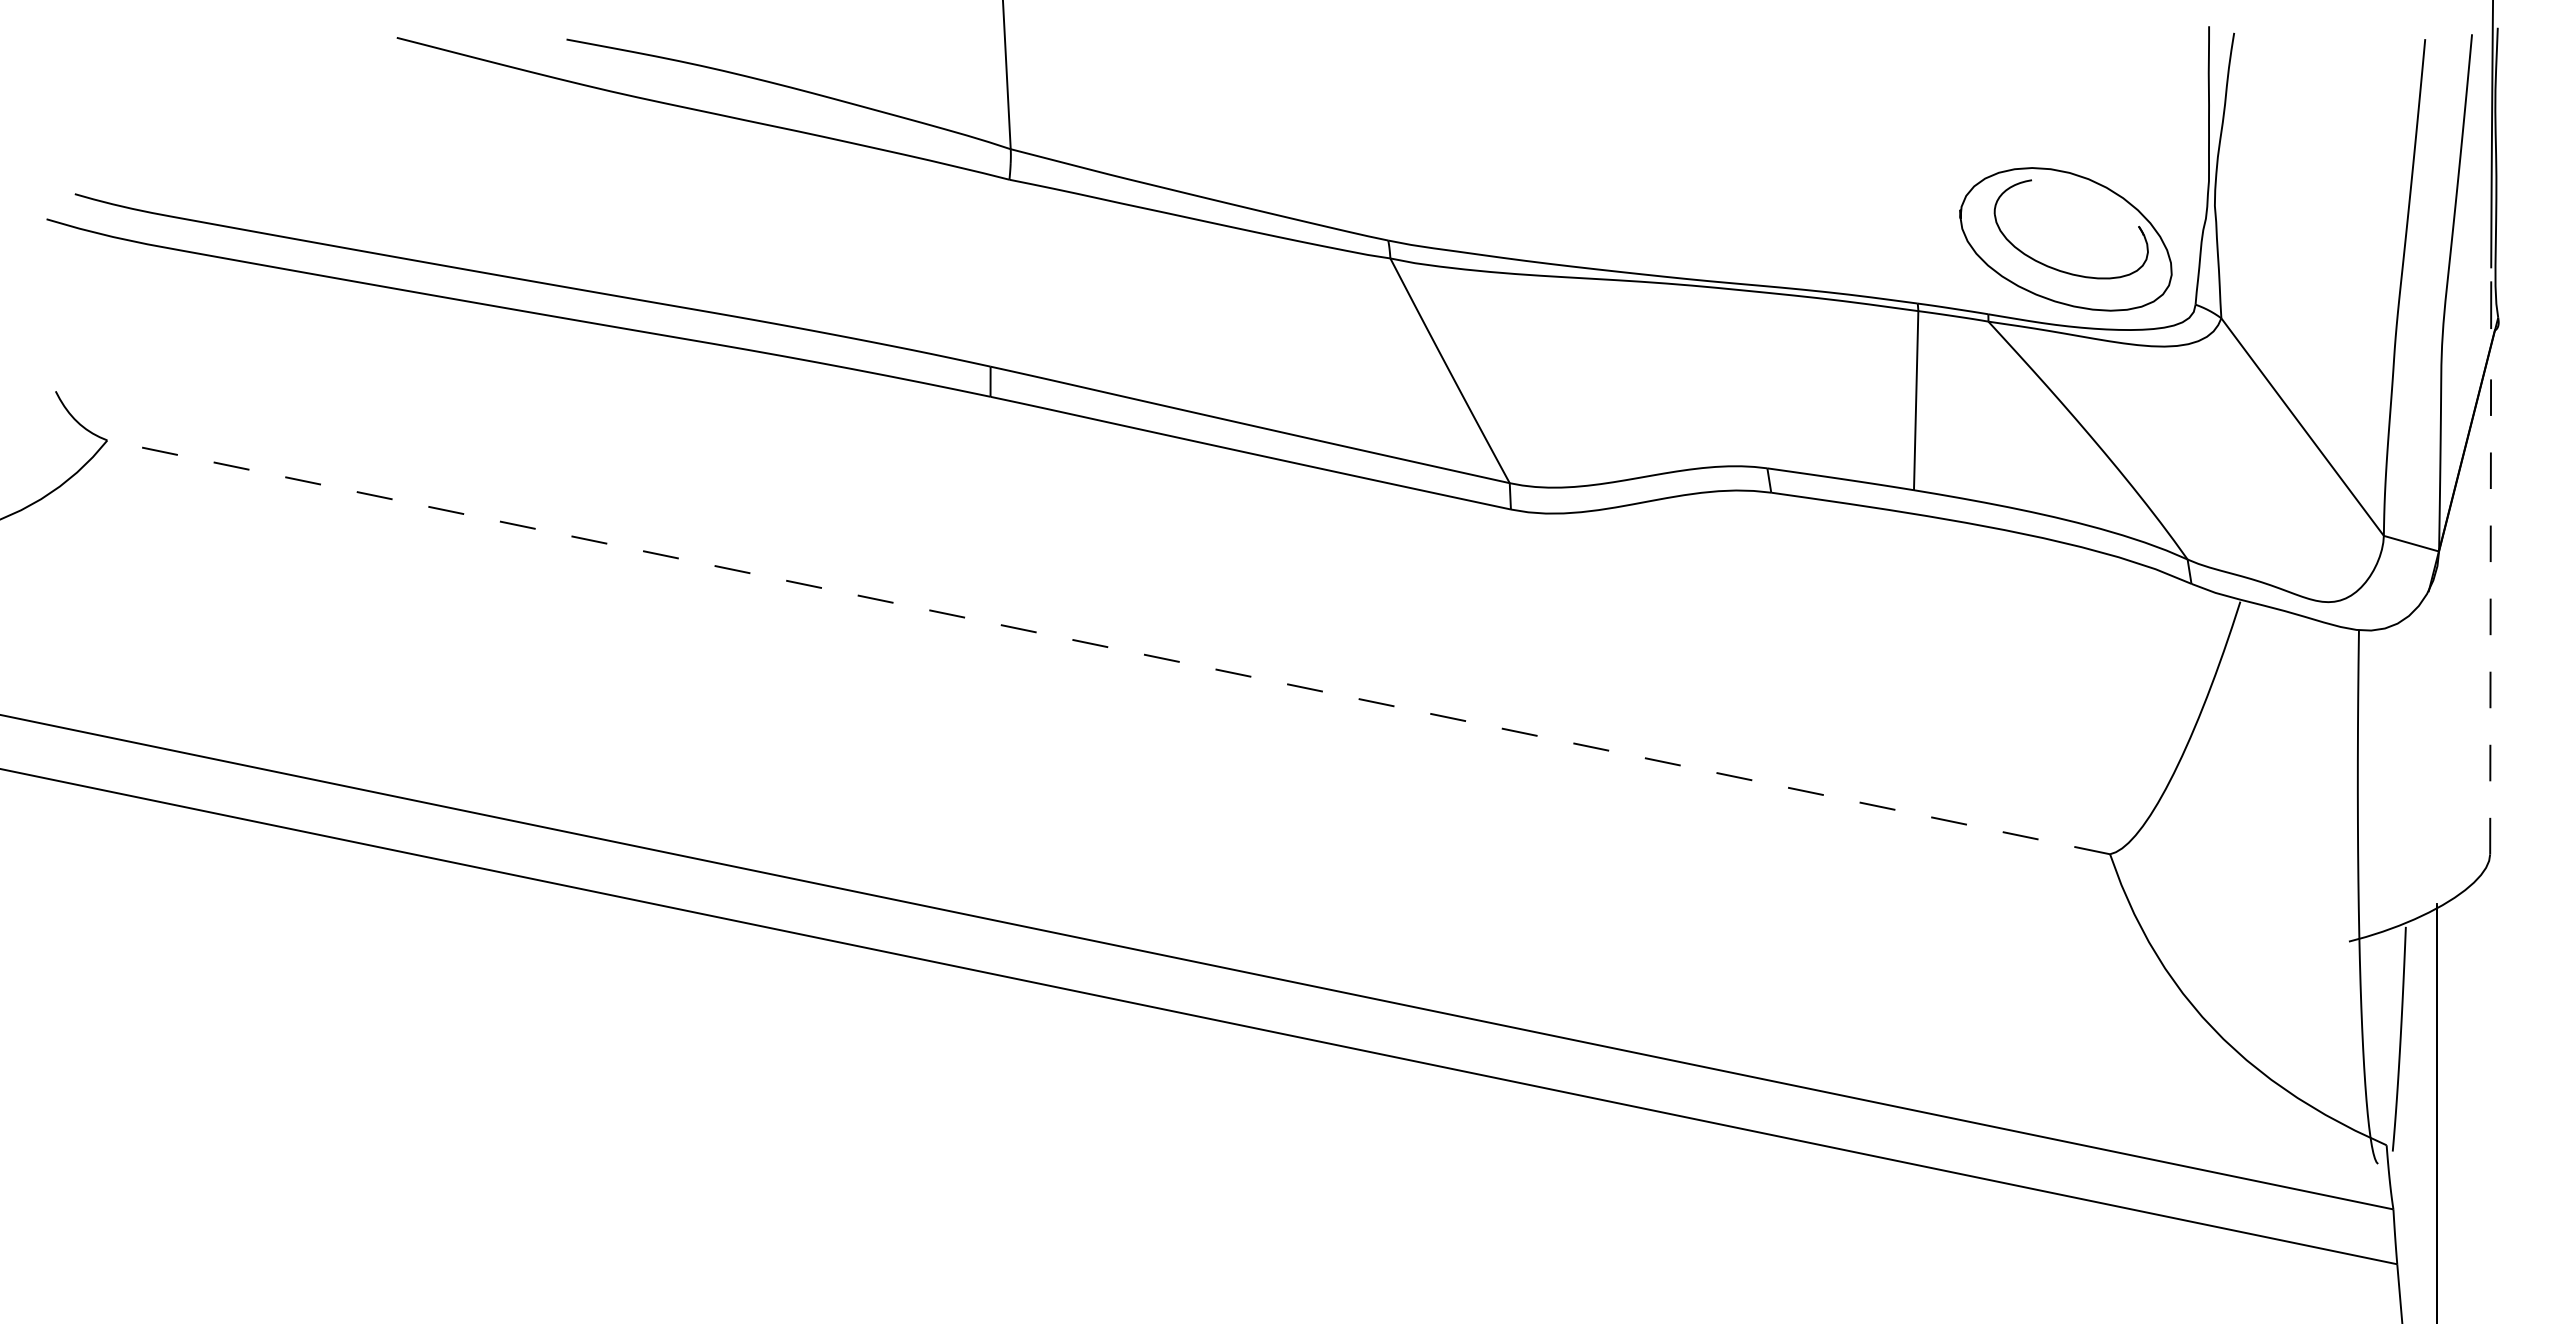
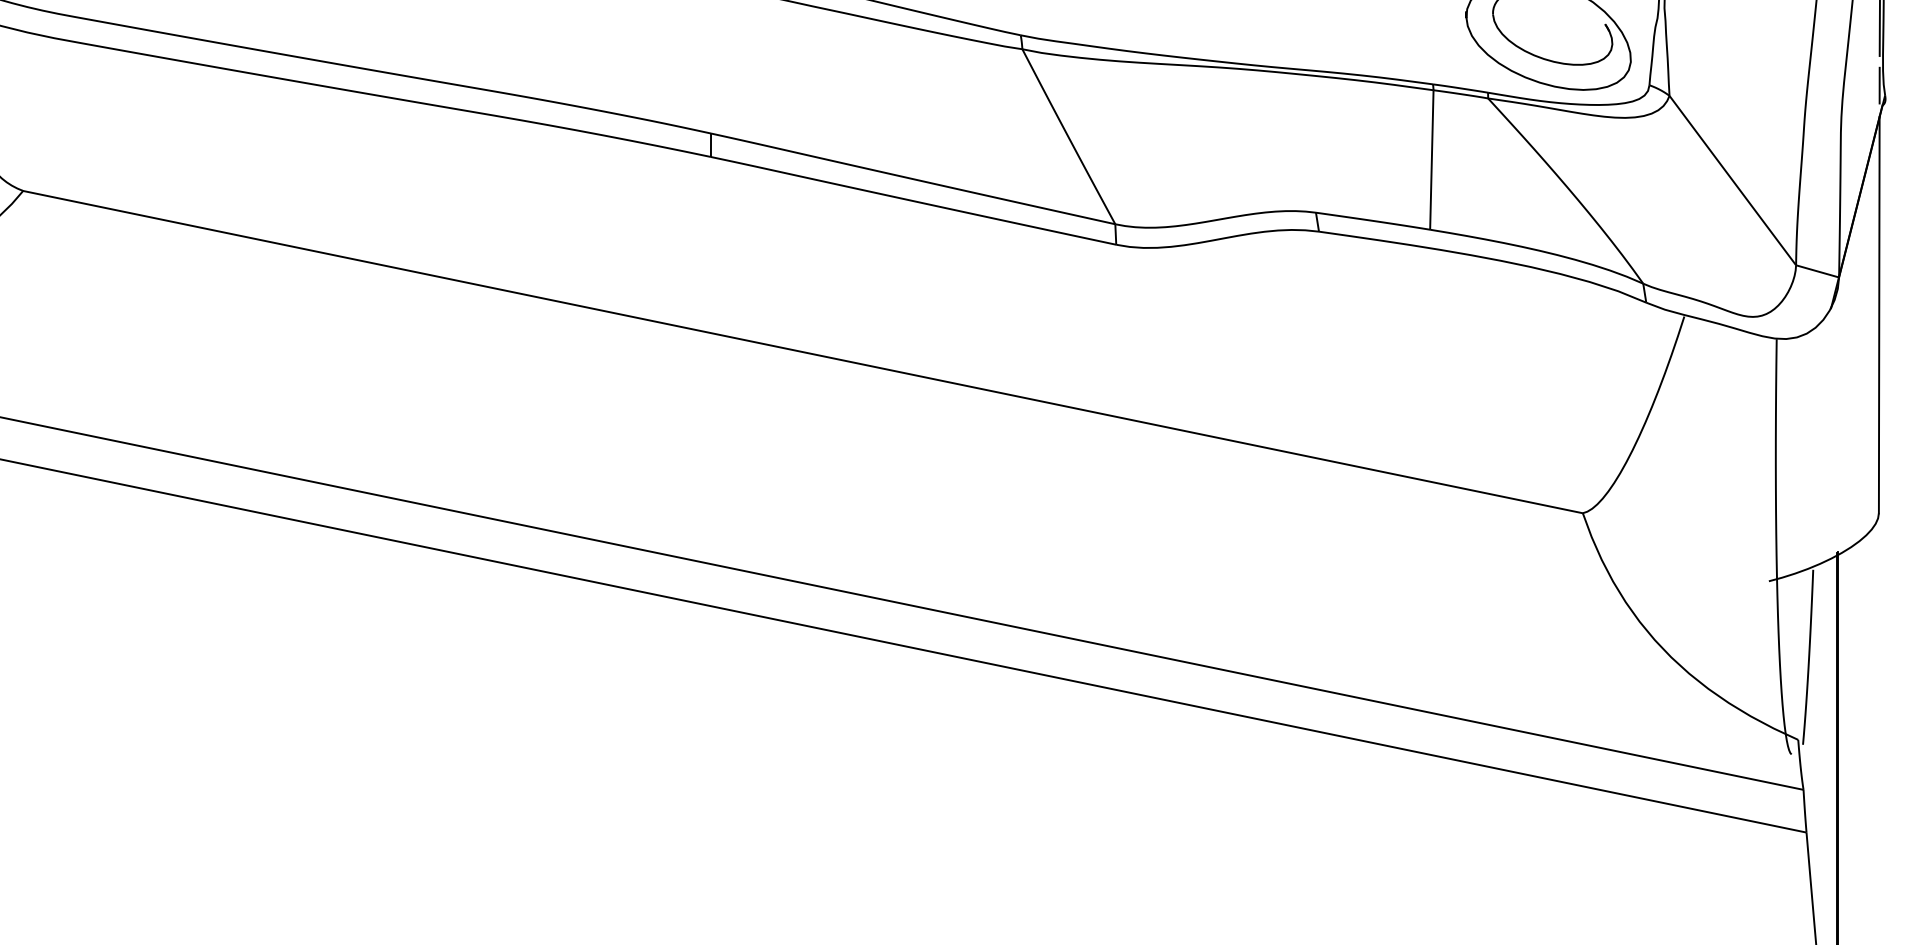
line: (2490, 599) -> (1879, 314), dashed -> solid
line: (1108, 647) -> (802, 352), dashed -> solid

